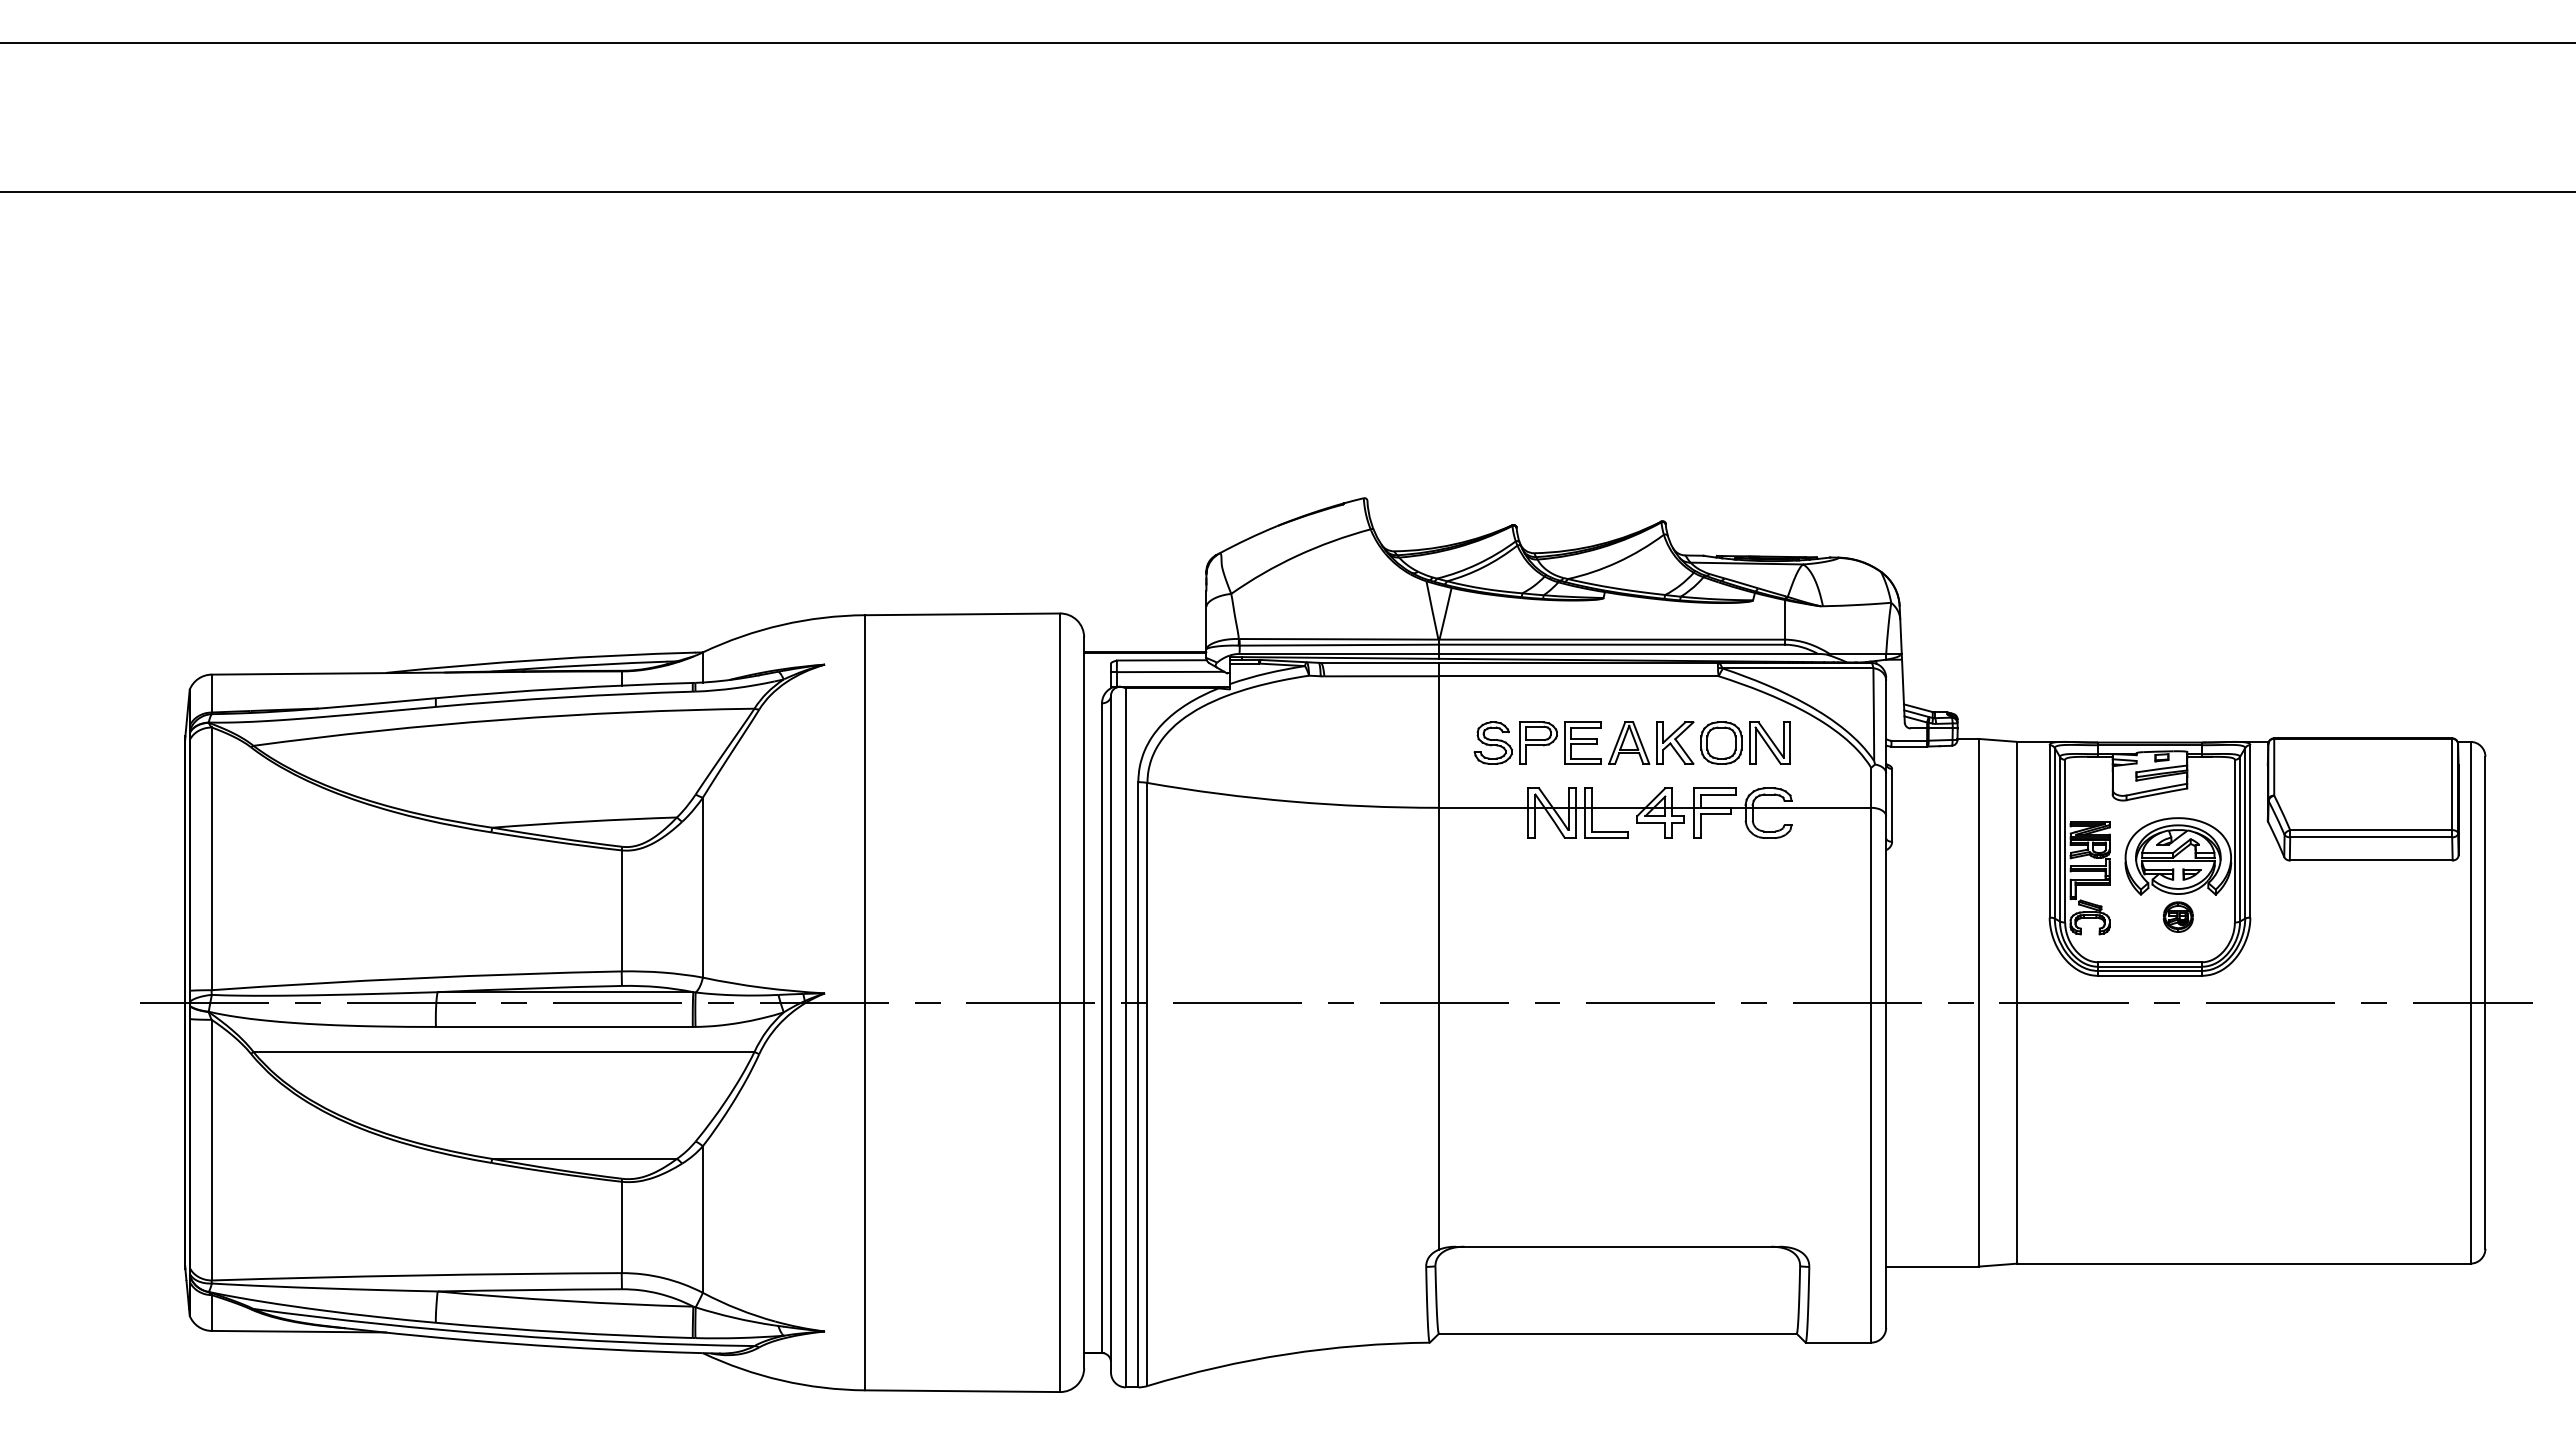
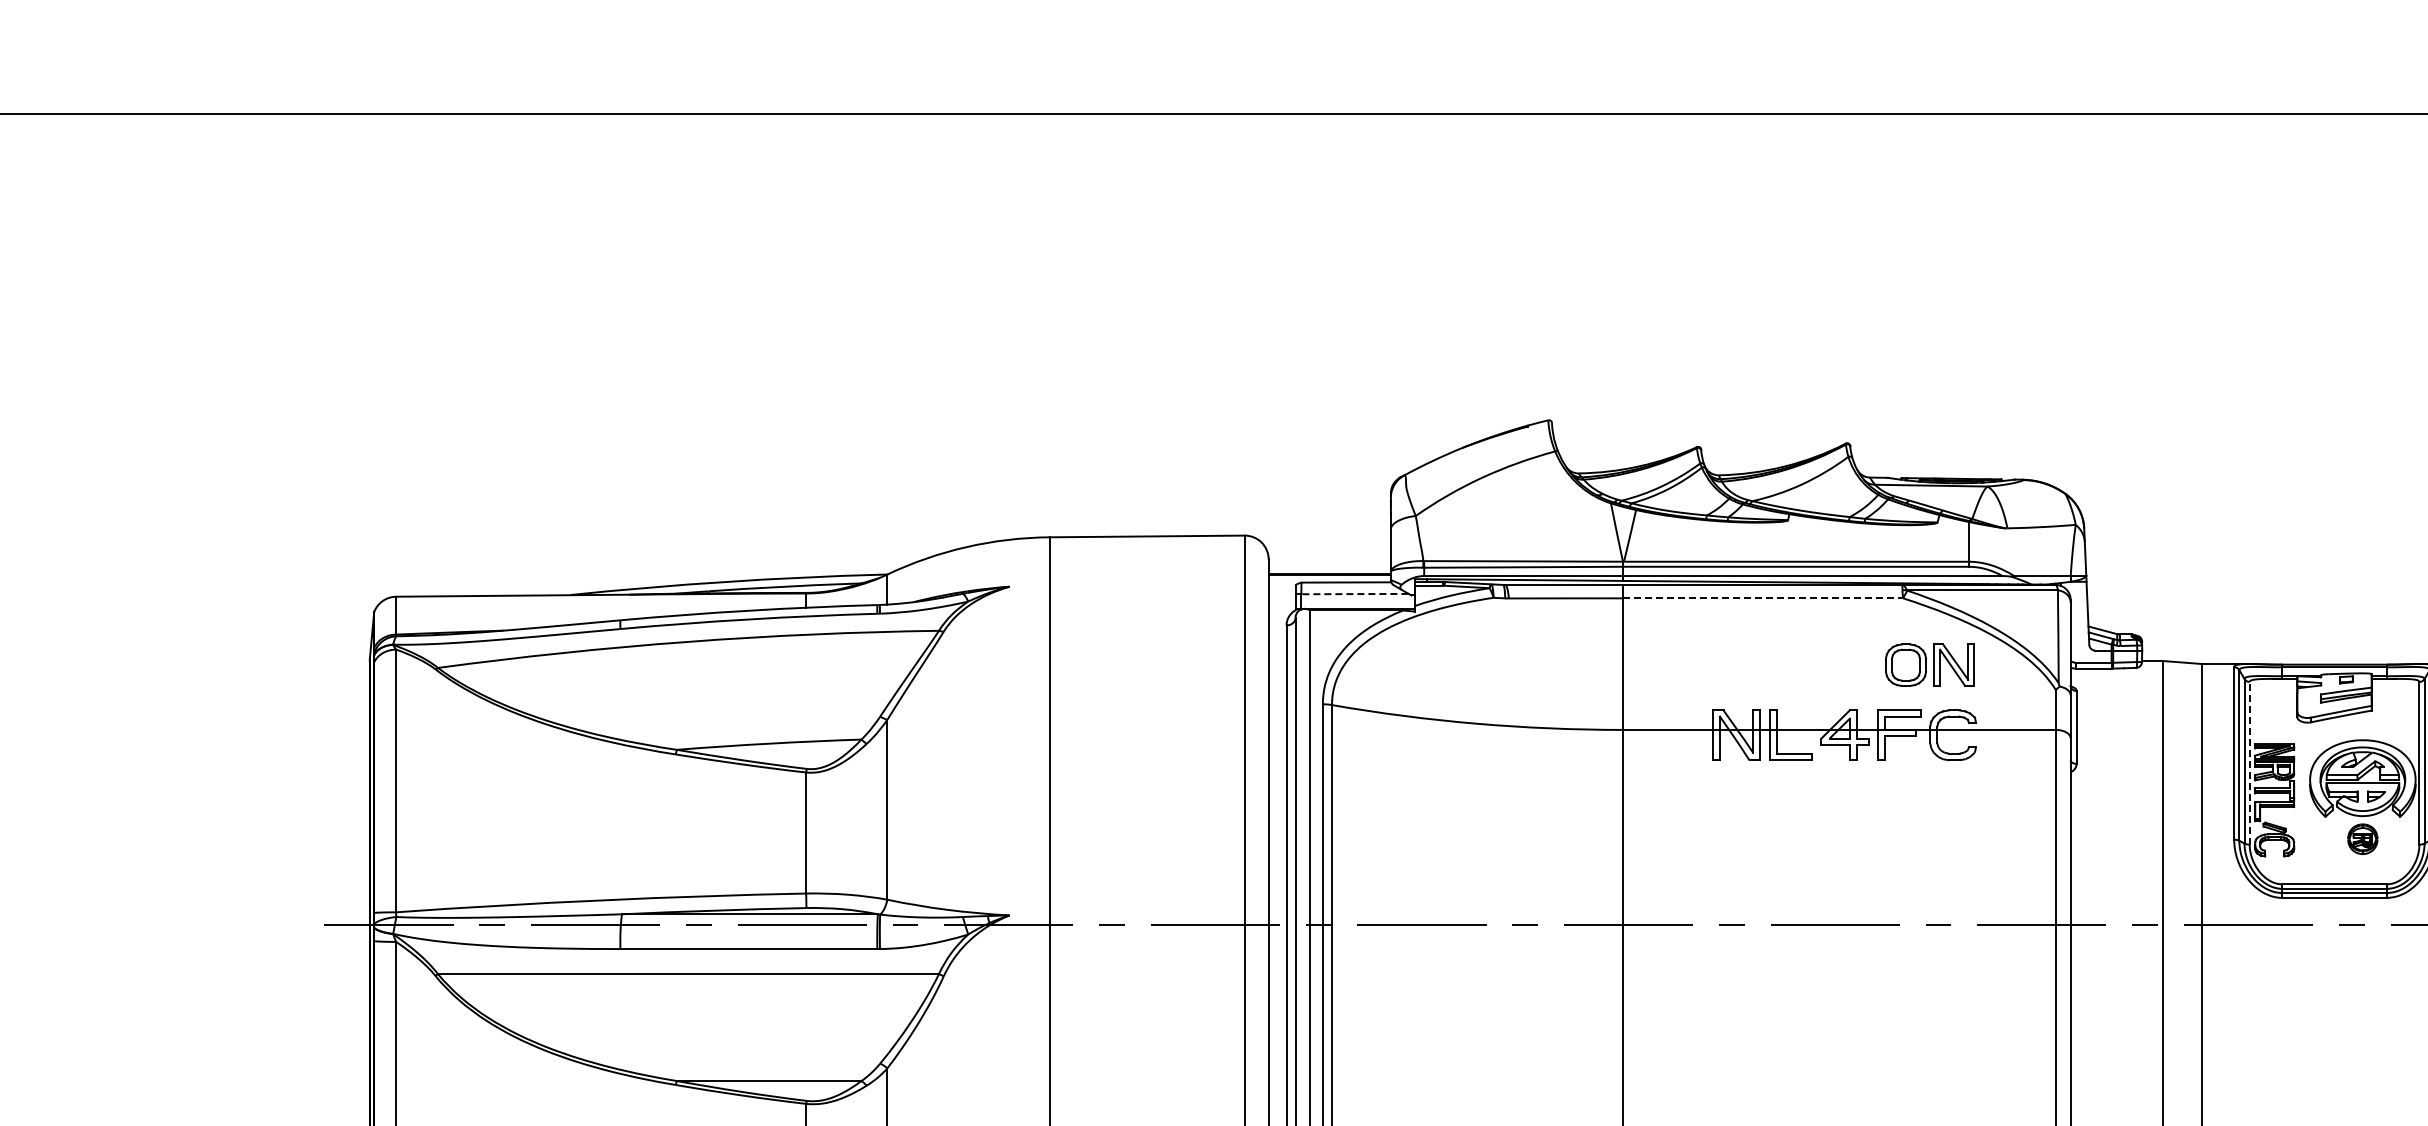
line: (1169, 672) -> (1354, 594), solid -> dashed
line: (1578, 676) -> (1763, 598), solid -> dashed
part: (1583, 742) -> (1768, 664), removed
line: (2065, 840) -> (2250, 762), solid -> dashed

